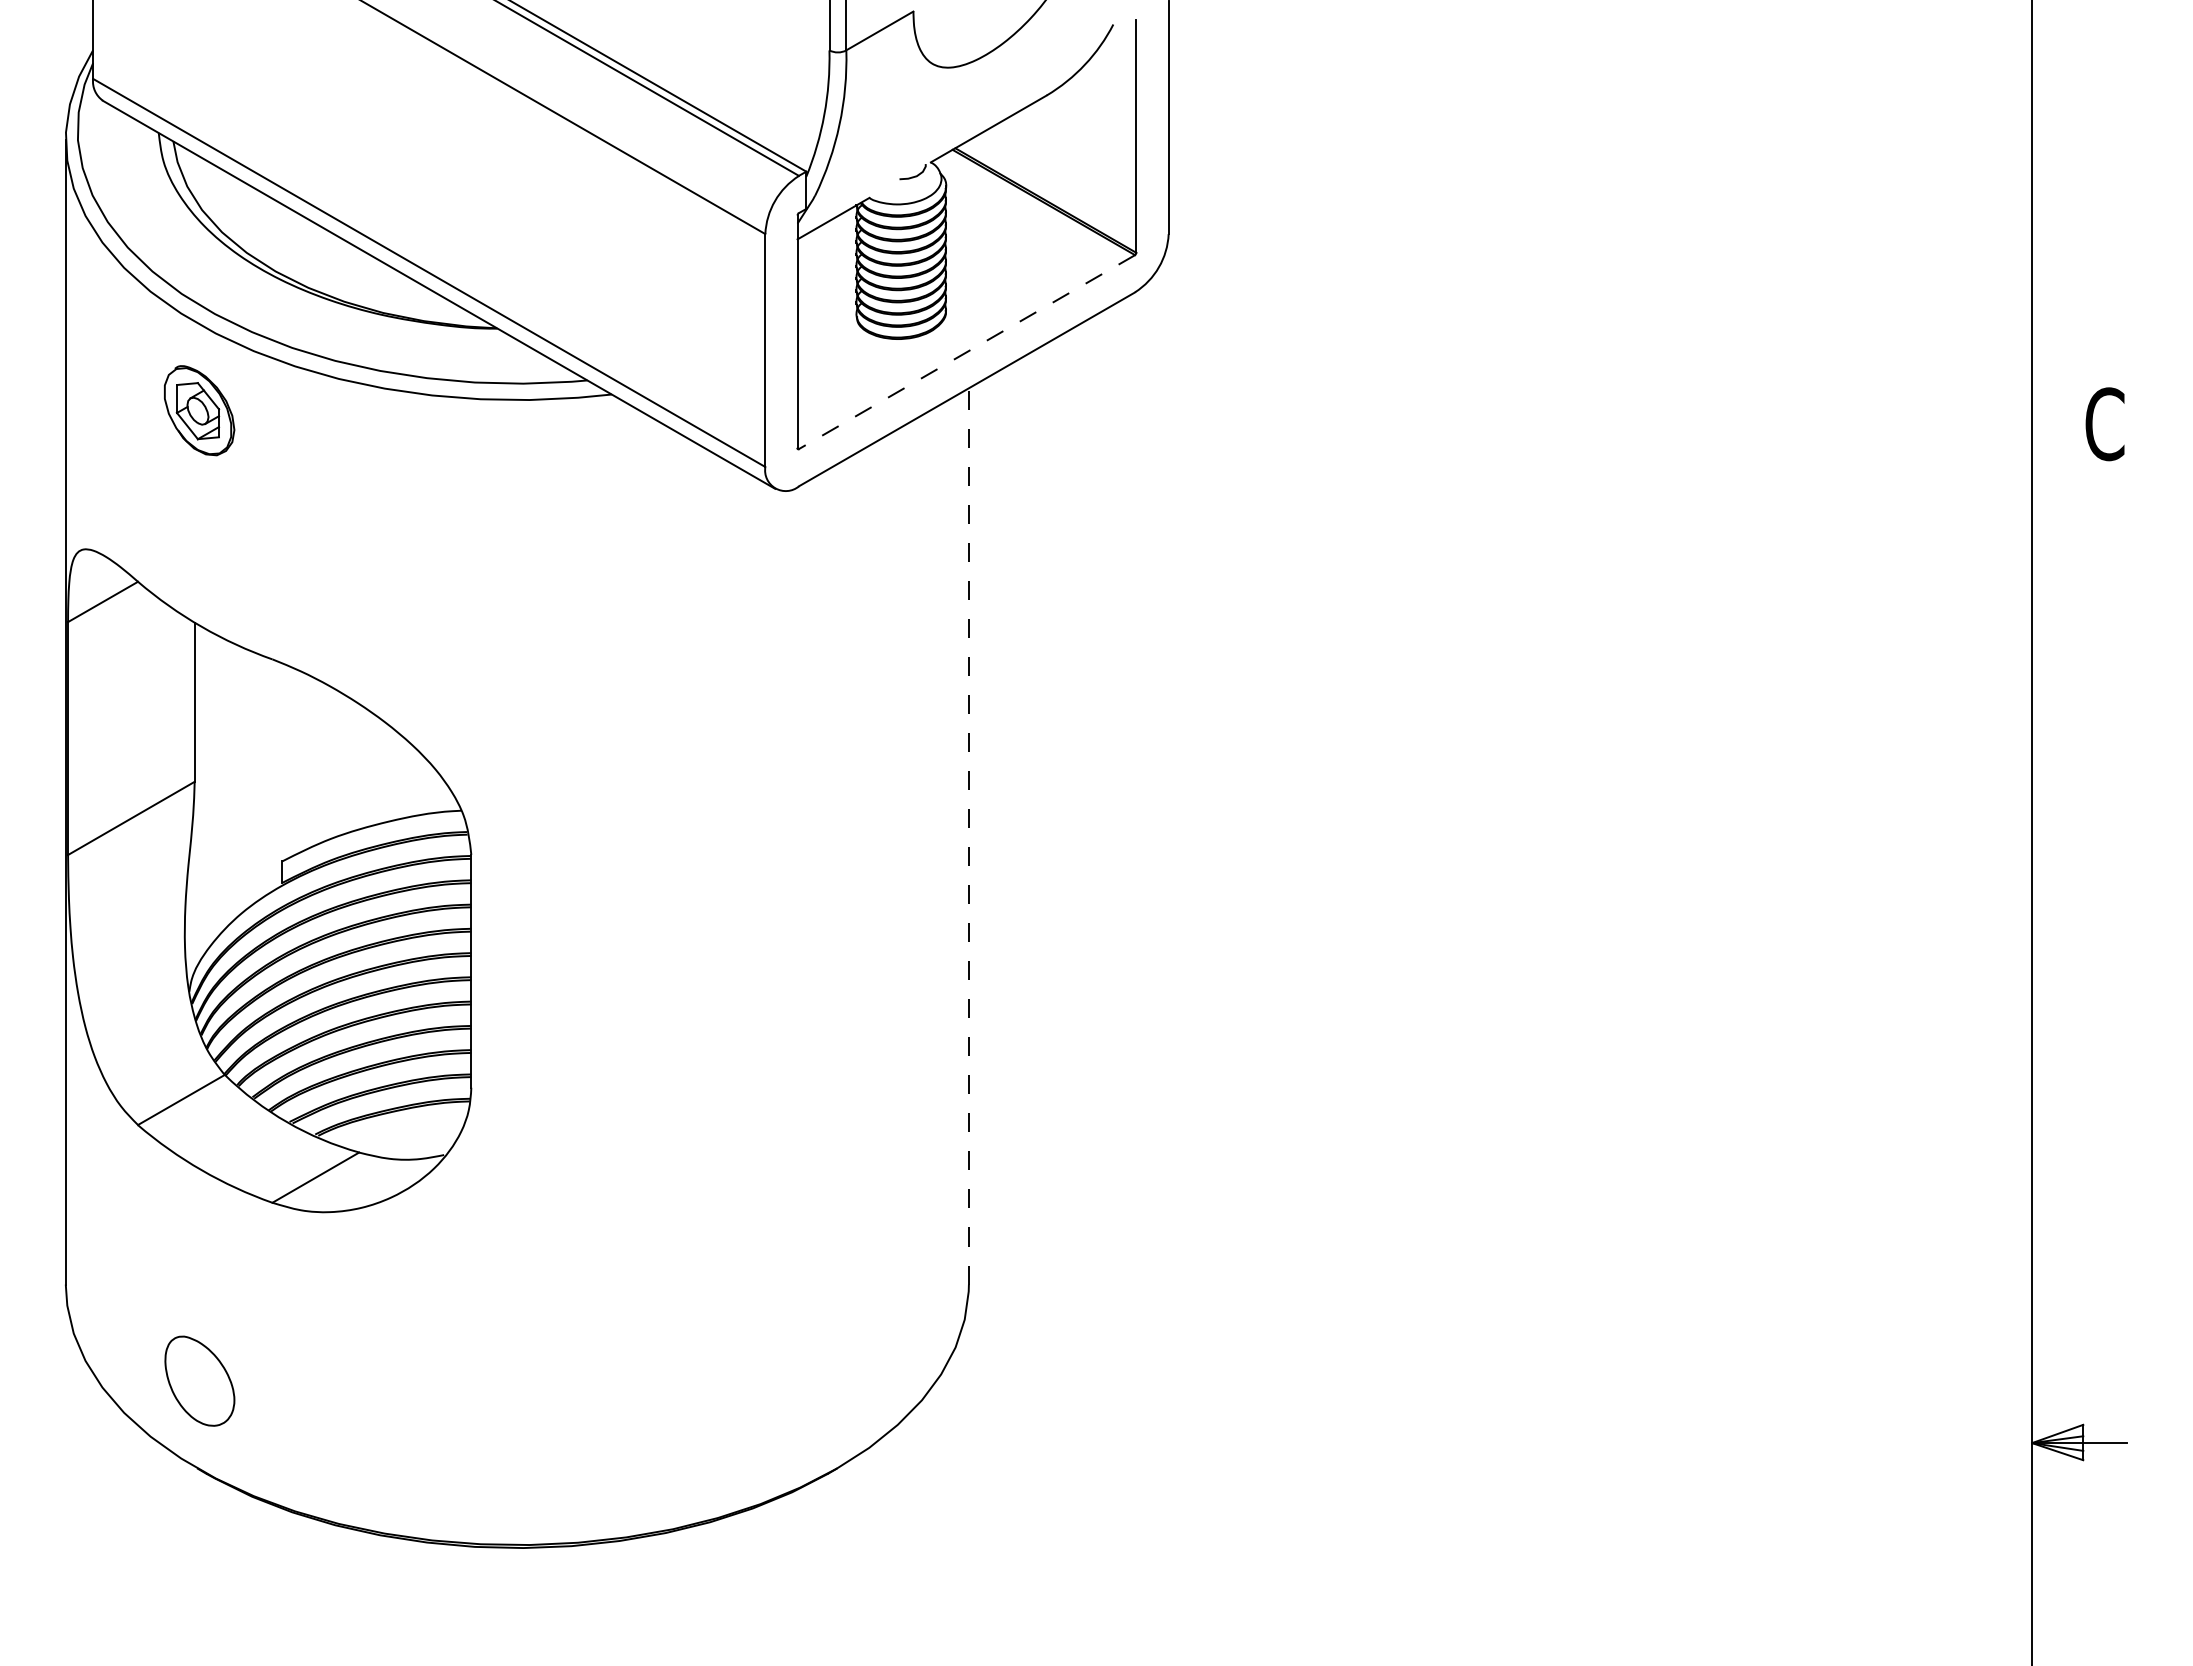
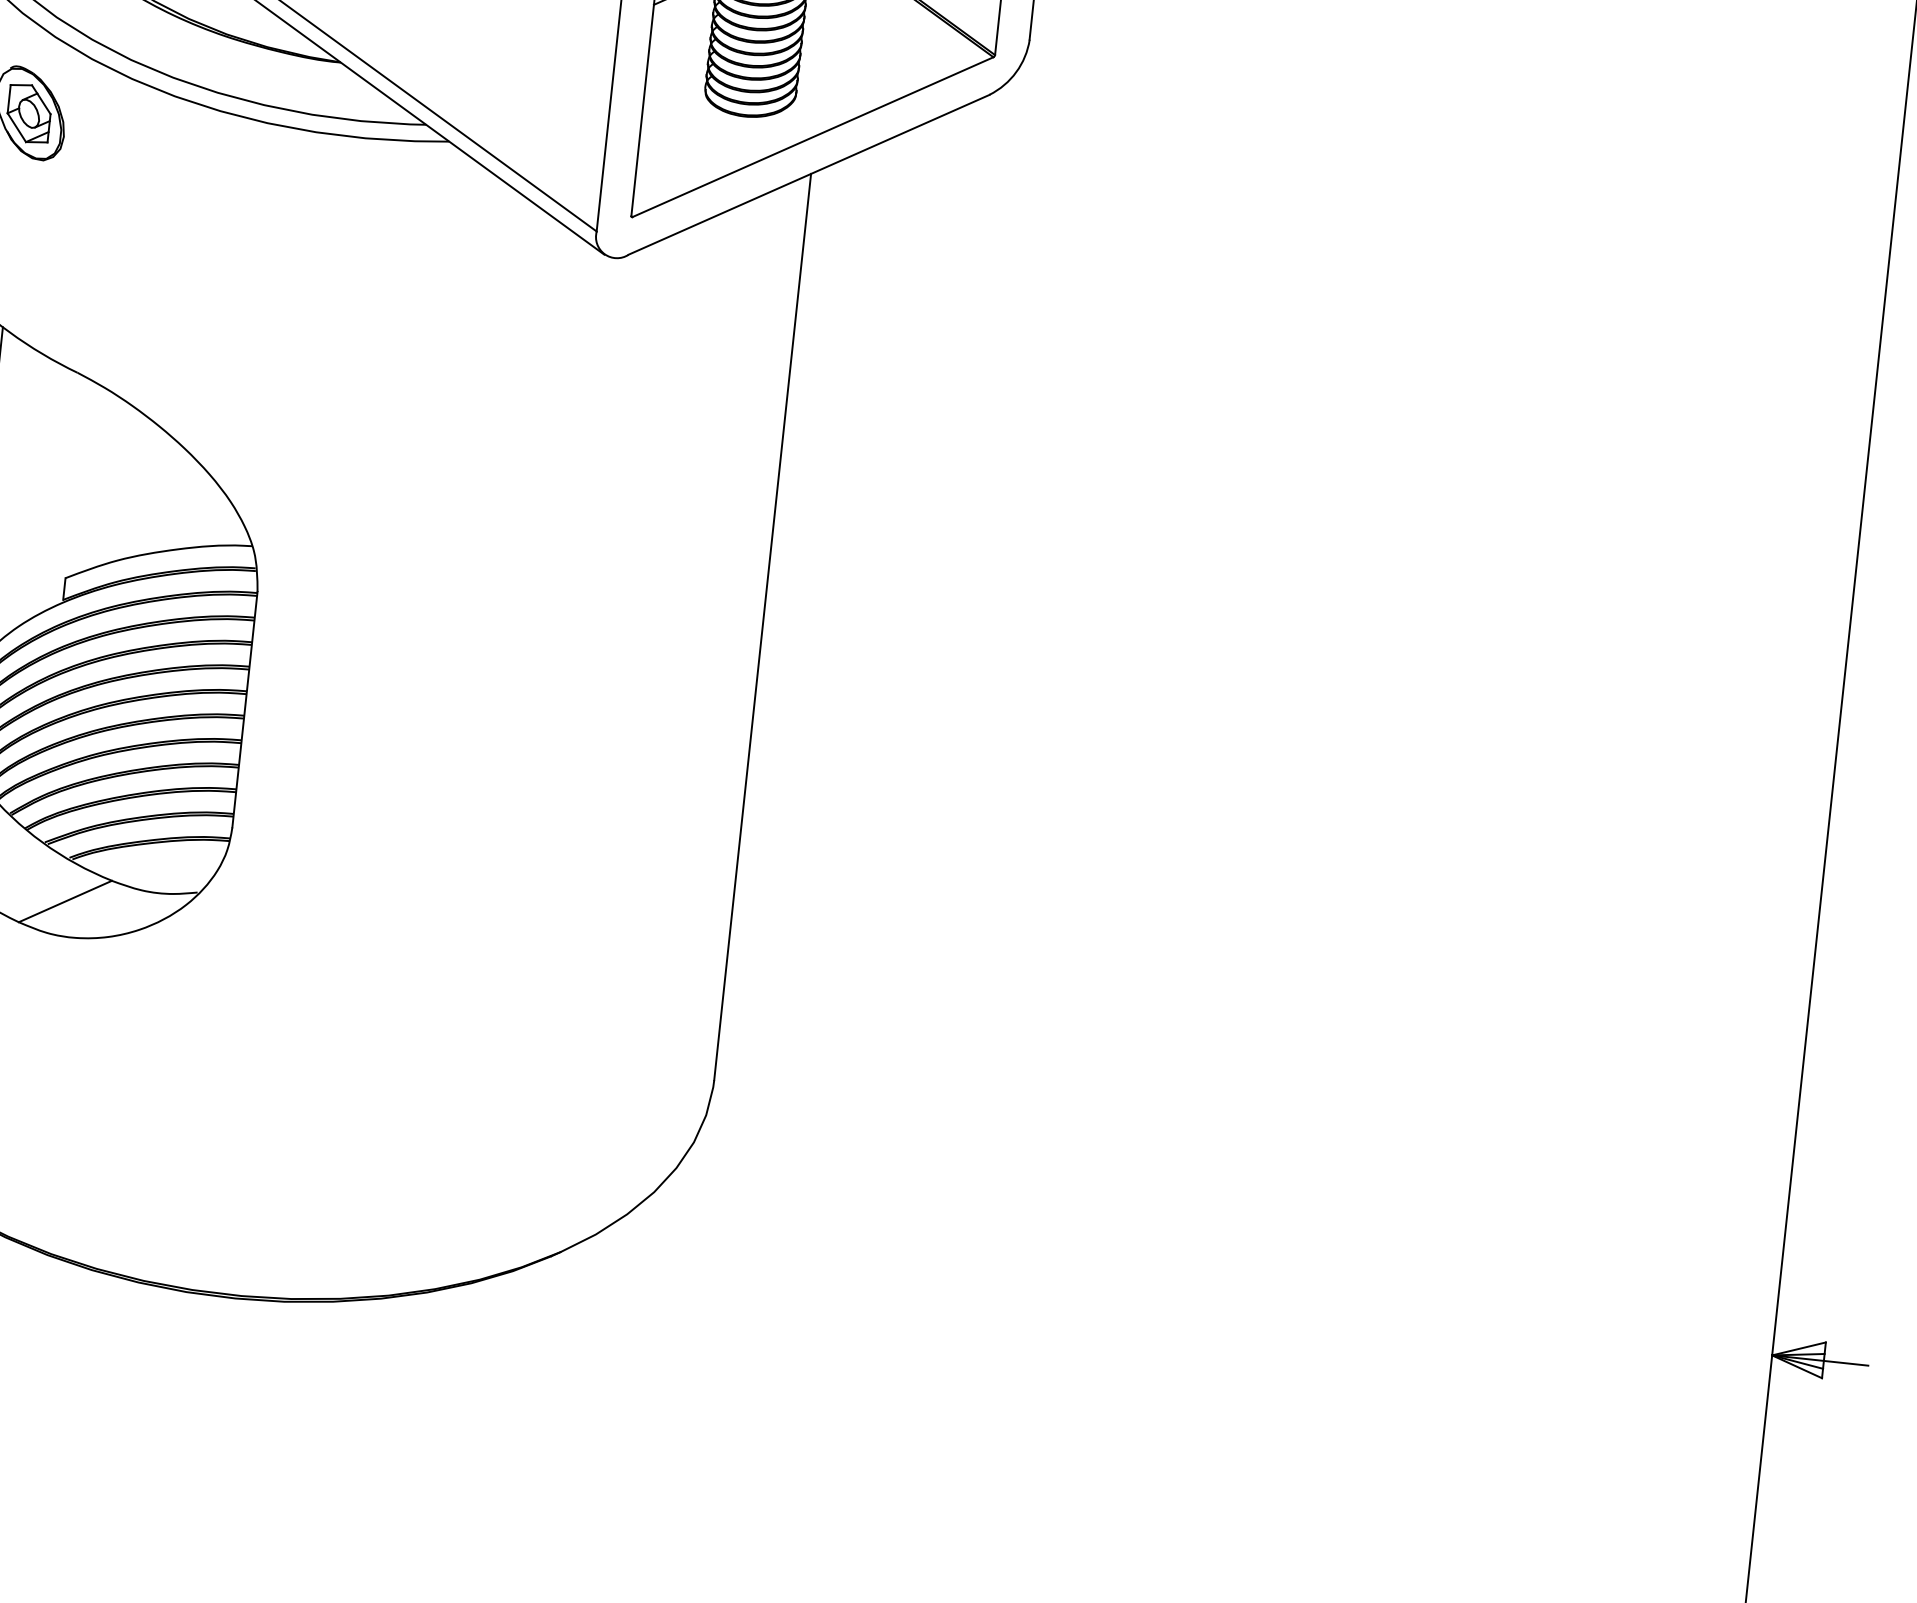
line: (966, 352) -> (812, 137), dashed -> solid
line: (968, 835) -> (762, 626), dashed -> solid

